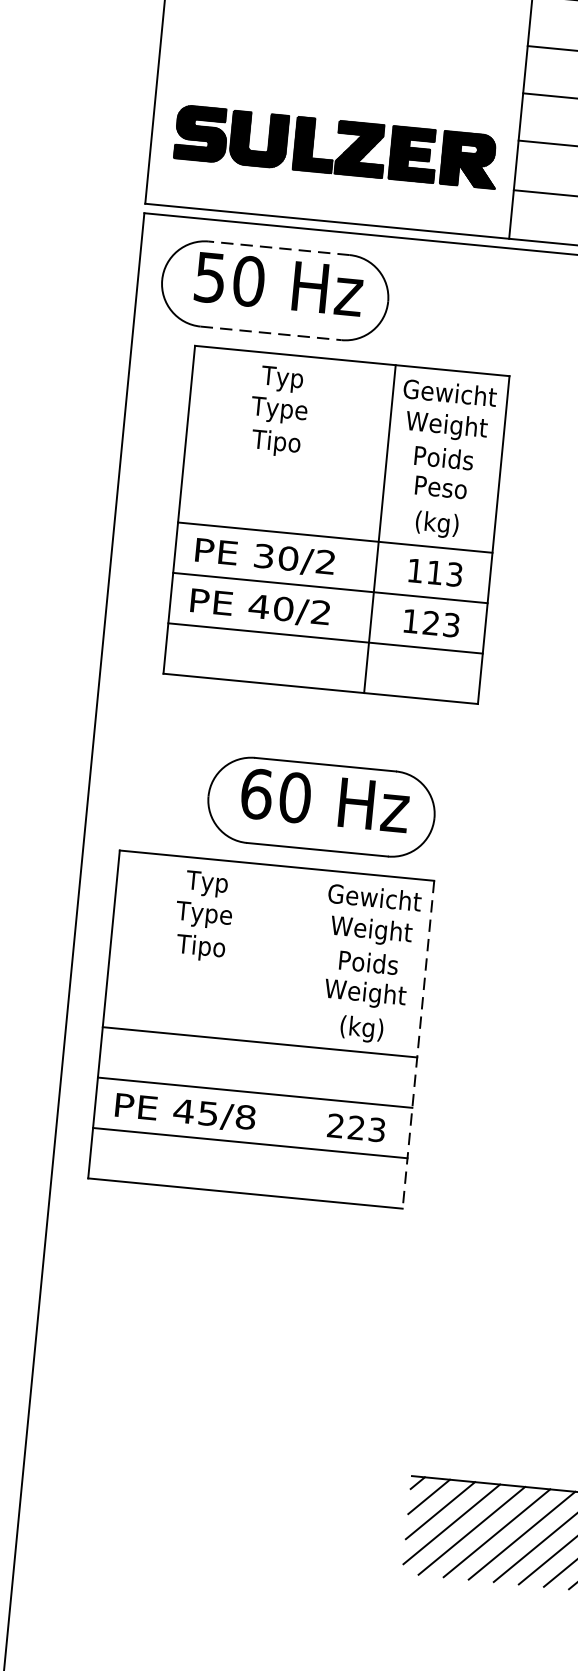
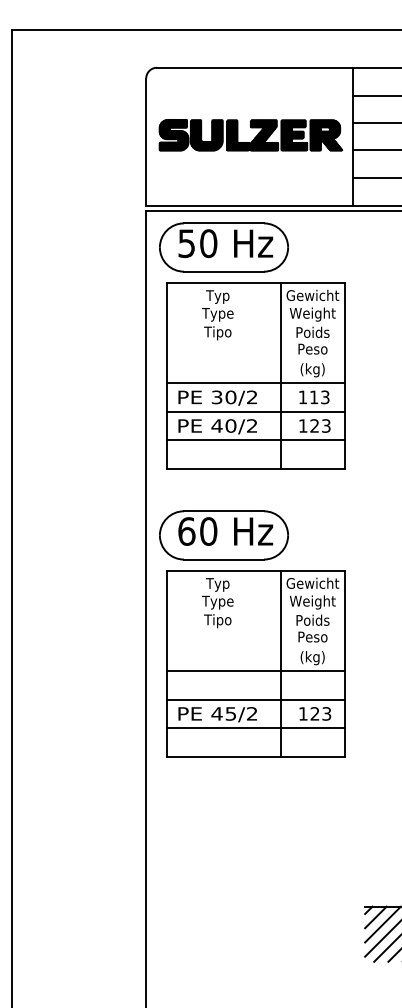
part: (336, 147) -> (250, 135), moved
line: (280, 248) -> (224, 223), dashed -> solid
line: (272, 333) -> (224, 271), dashed -> solid
part: (335, 524) -> (255, 375), moved
part: (320, 807) -> (223, 535), moved
text: (364, 994) -> (312, 638), Weight -> Peso
line: (304, 1033) -> (280, 663), added
line: (418, 1046) -> (345, 664), dashed -> solid
text: (246, 1116) -> (252, 713), 45/8 -> 45/2
text: (334, 1125) -> (302, 713), 223 -> 123

